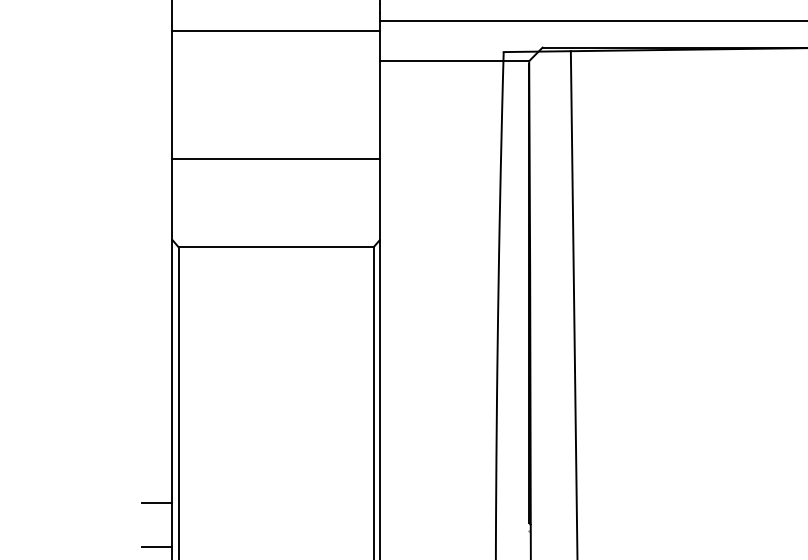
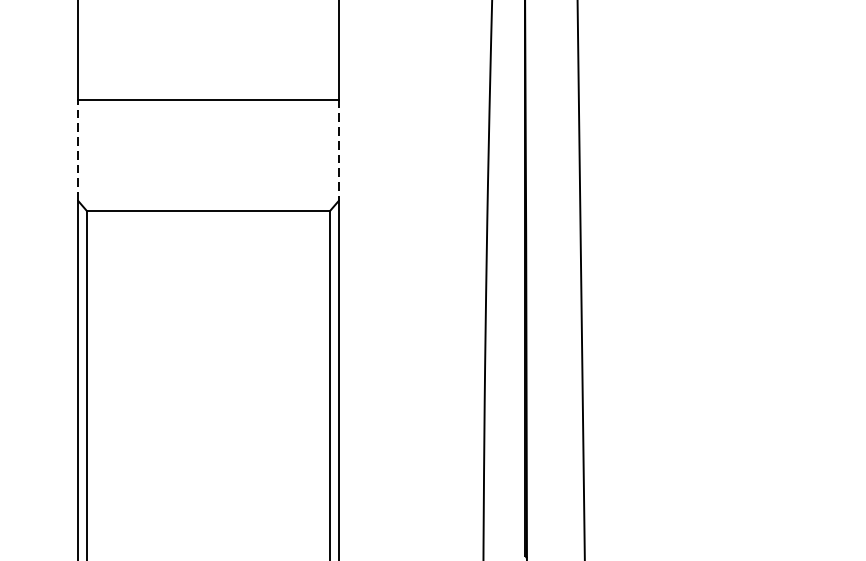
line: (172, 199) -> (78, 150), solid -> dashed
line: (380, 199) -> (338, 150), solid -> dashed
line: (157, 502) -> (60, 529), removed

